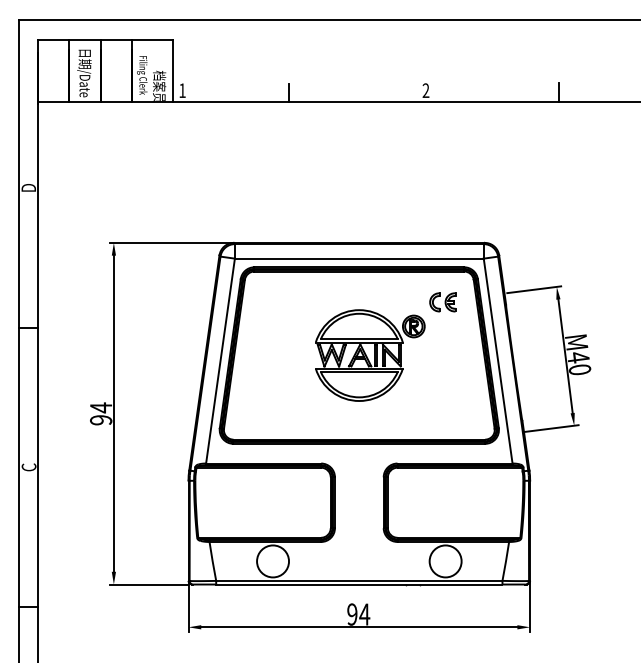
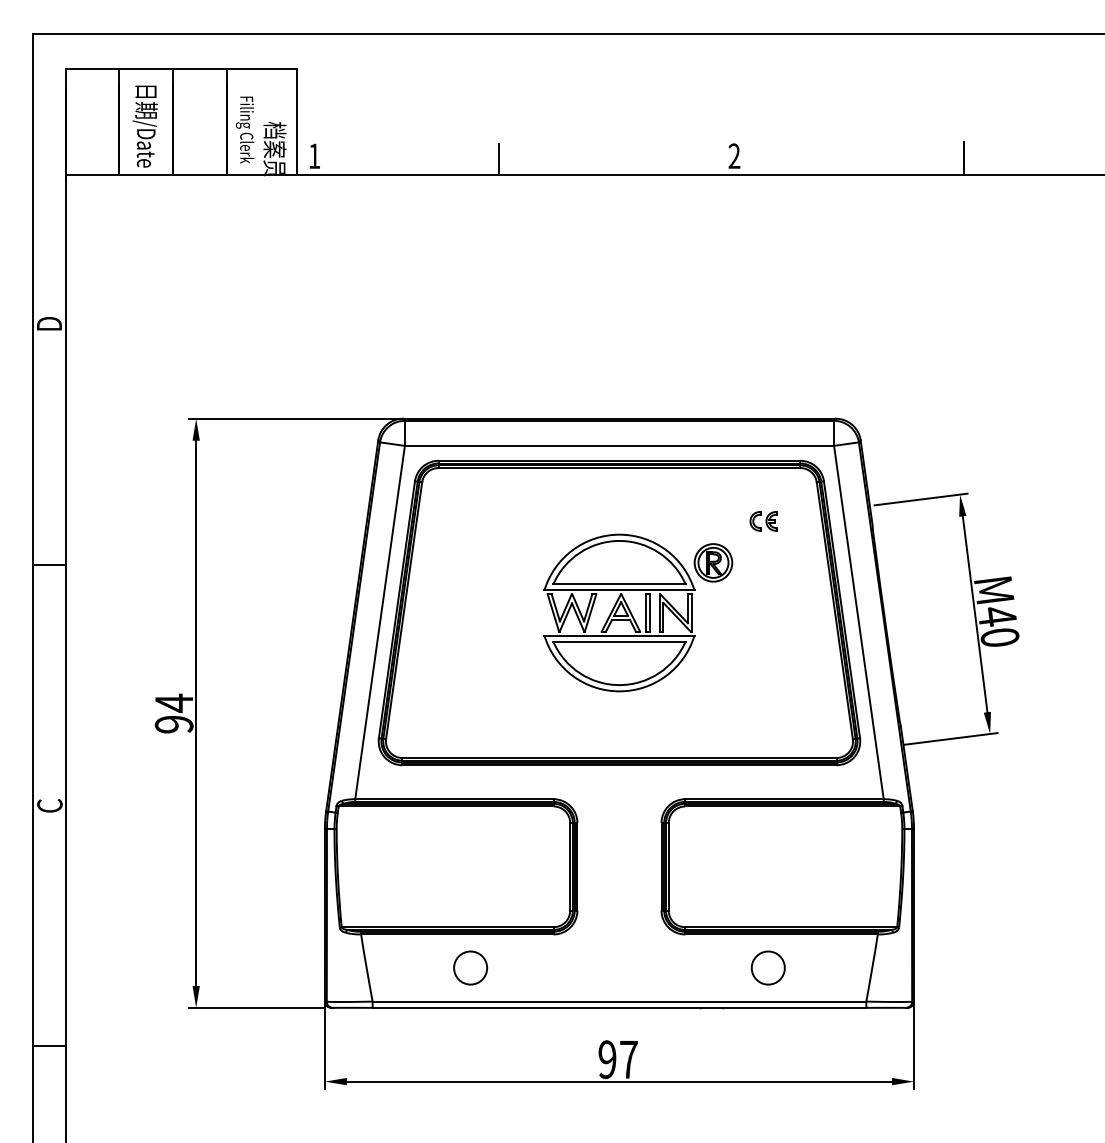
part: (442, 302) -> (762, 521), size x0.6
circle: (273, 561) -> (471, 968), size x0.6
circle: (445, 561) -> (768, 968), size x0.6
text: (364, 614) -> (628, 1059), 94 -> 97

